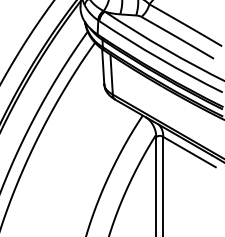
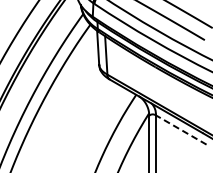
line: (189, 151) -> (181, 129), solid -> dashed

